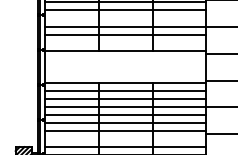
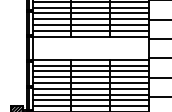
line: (125, 18) -> (90, 13), added
line: (125, 42) -> (90, 30), added
line: (125, 139) -> (90, 100), added

